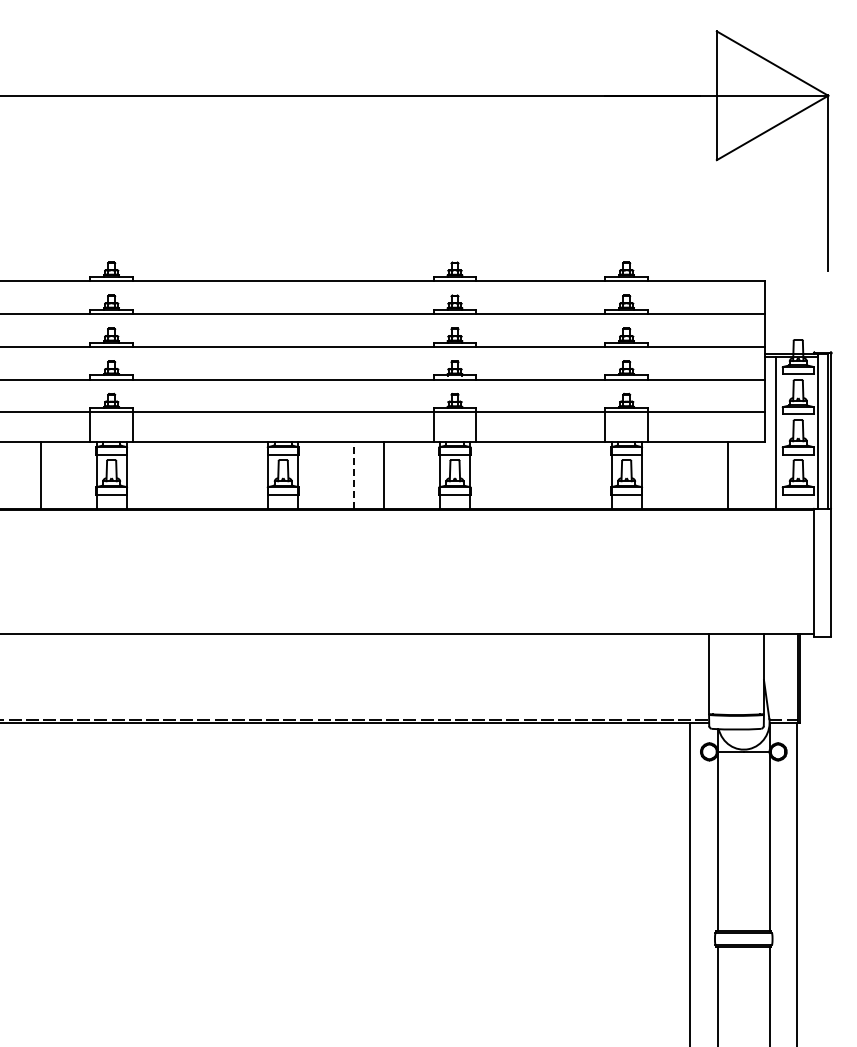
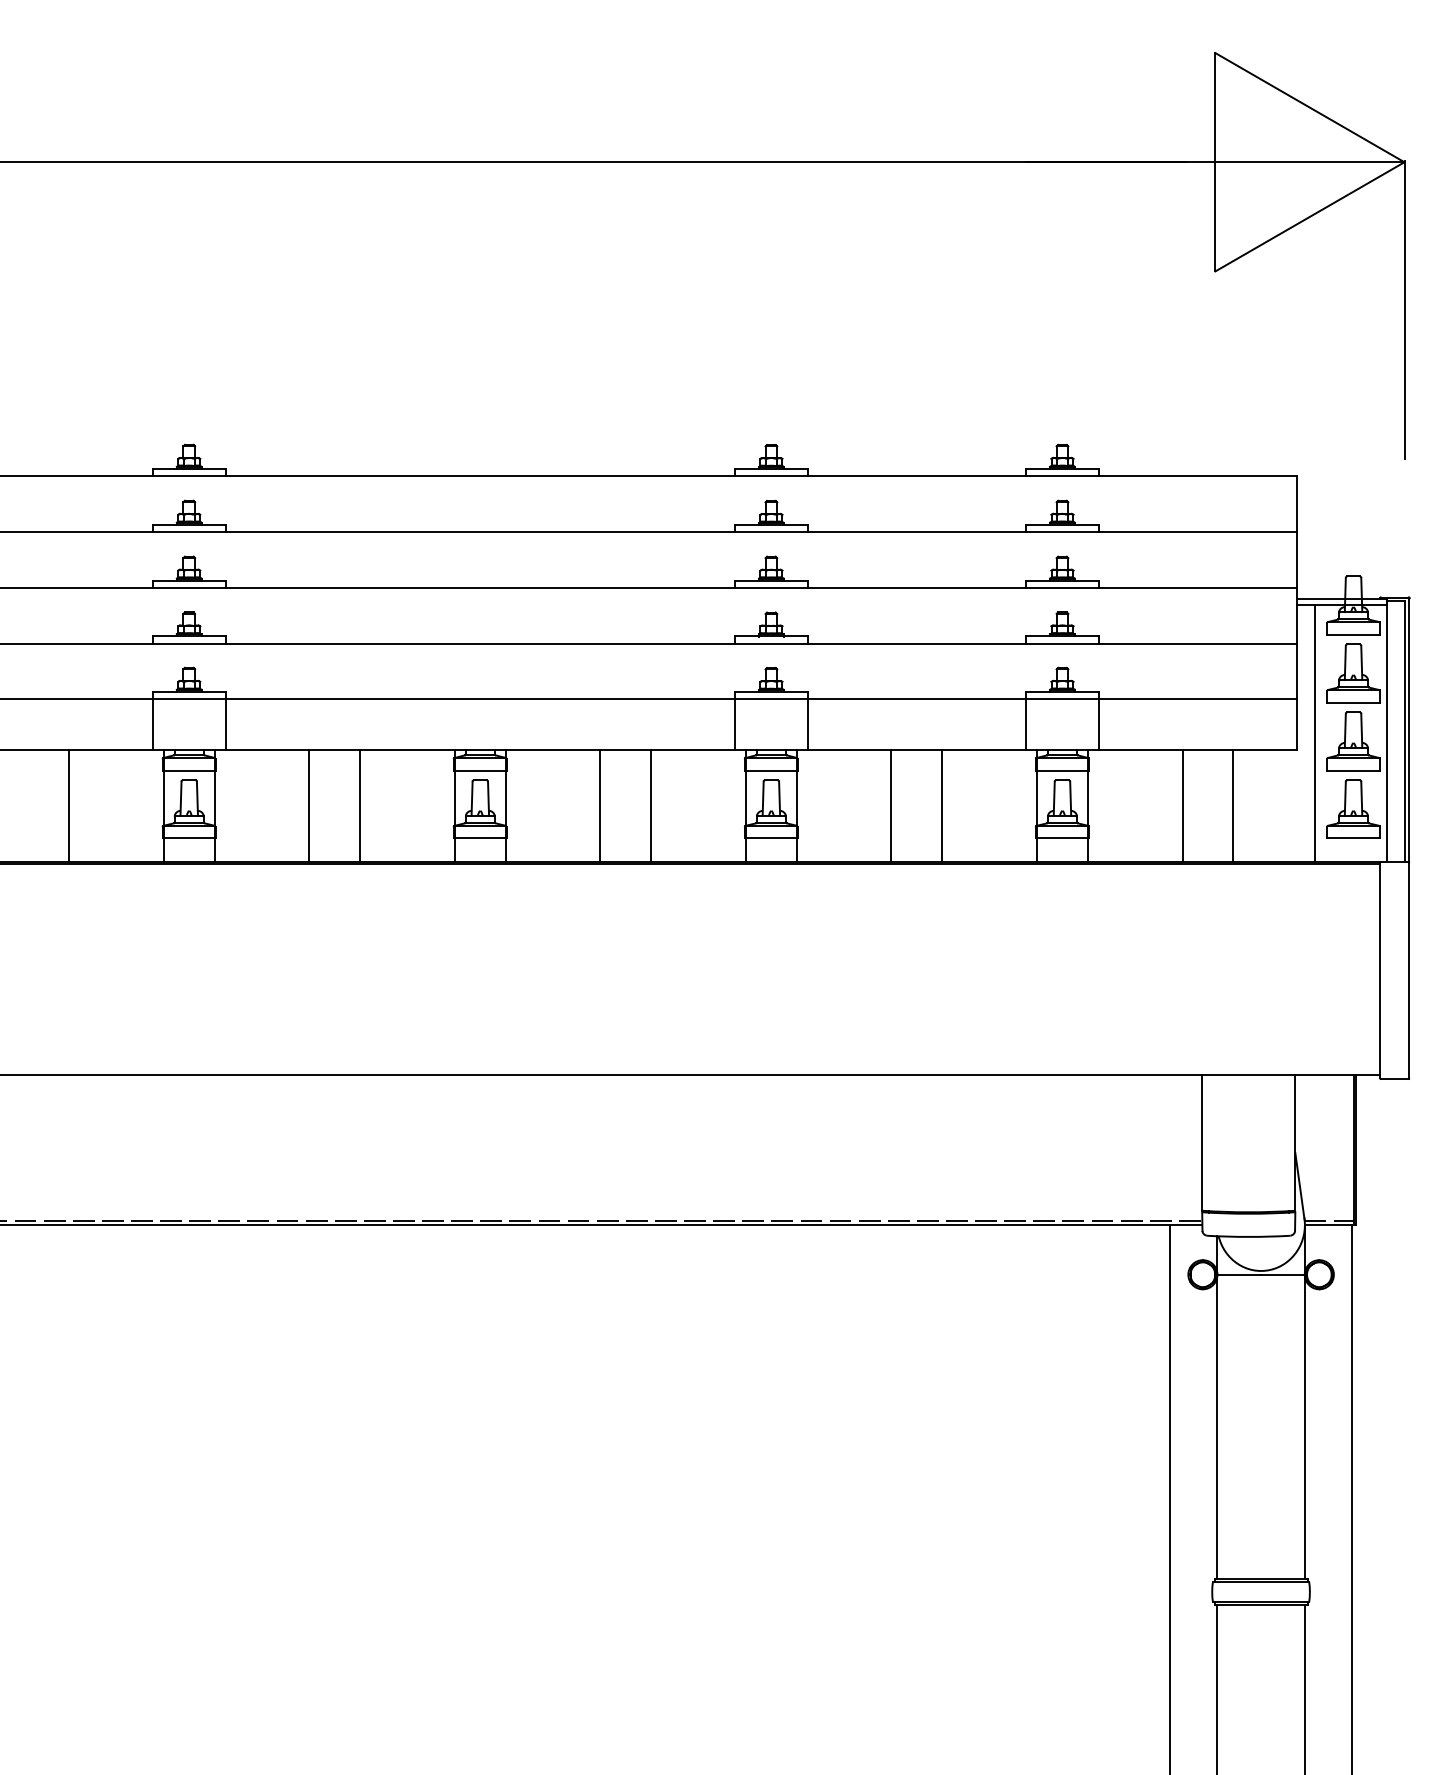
line: (354, 474) -> (601, 804), dashed -> solid
line: (182, 475) -> (309, 806), added
line: (212, 475) -> (360, 806), added
line: (525, 475) -> (890, 806), added
line: (555, 475) -> (941, 806), added
line: (697, 475) -> (1182, 806), added

